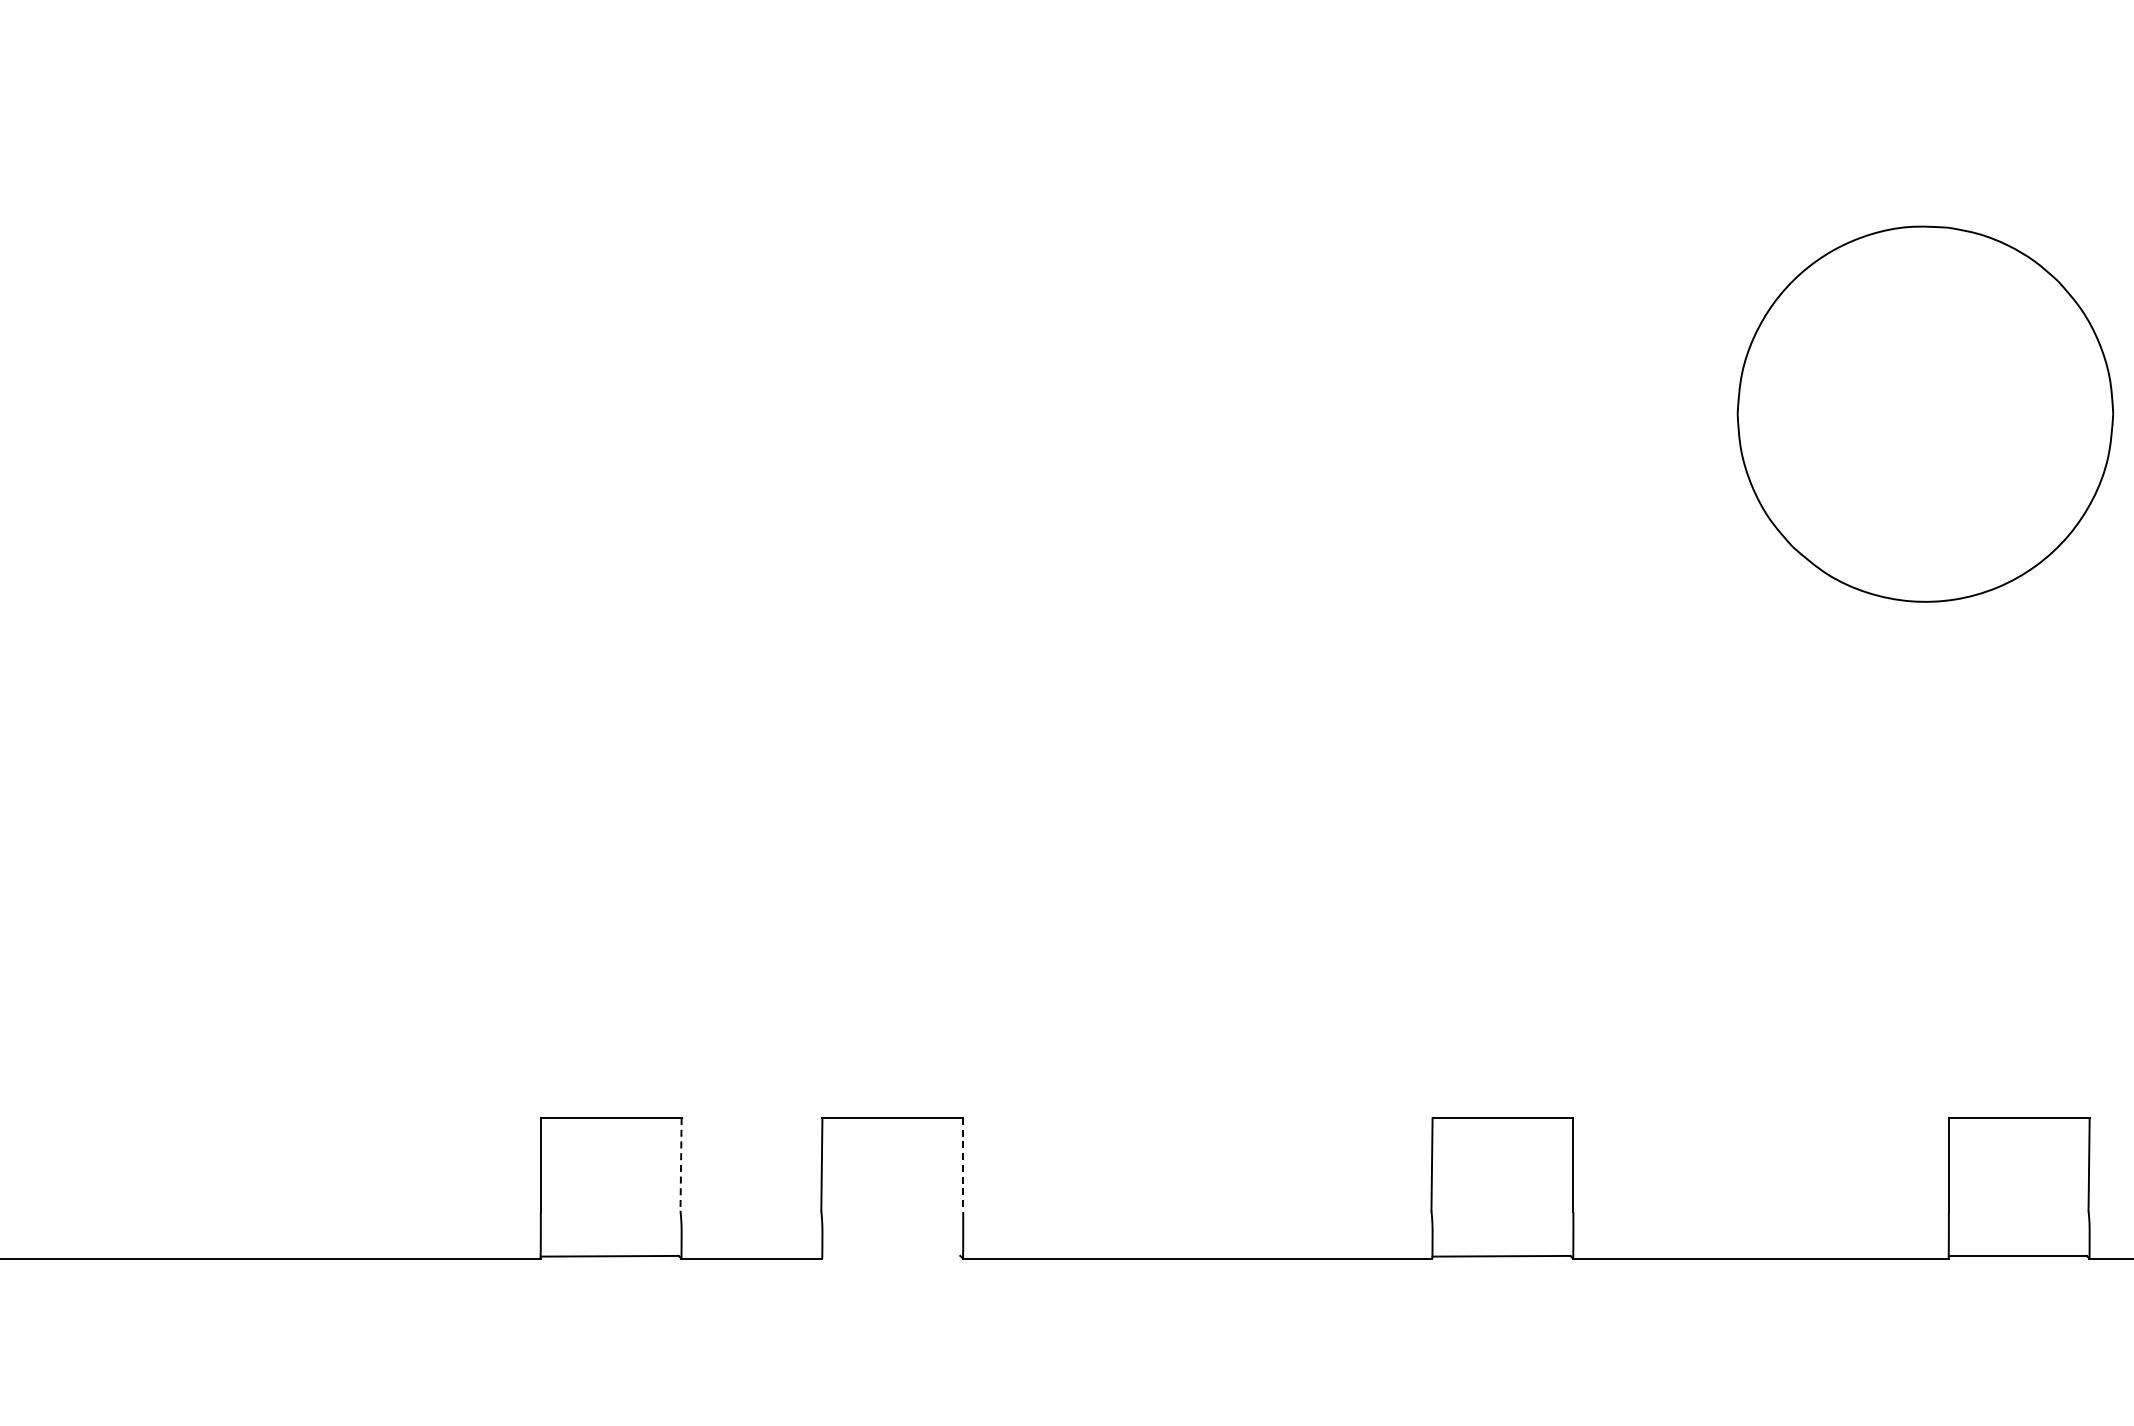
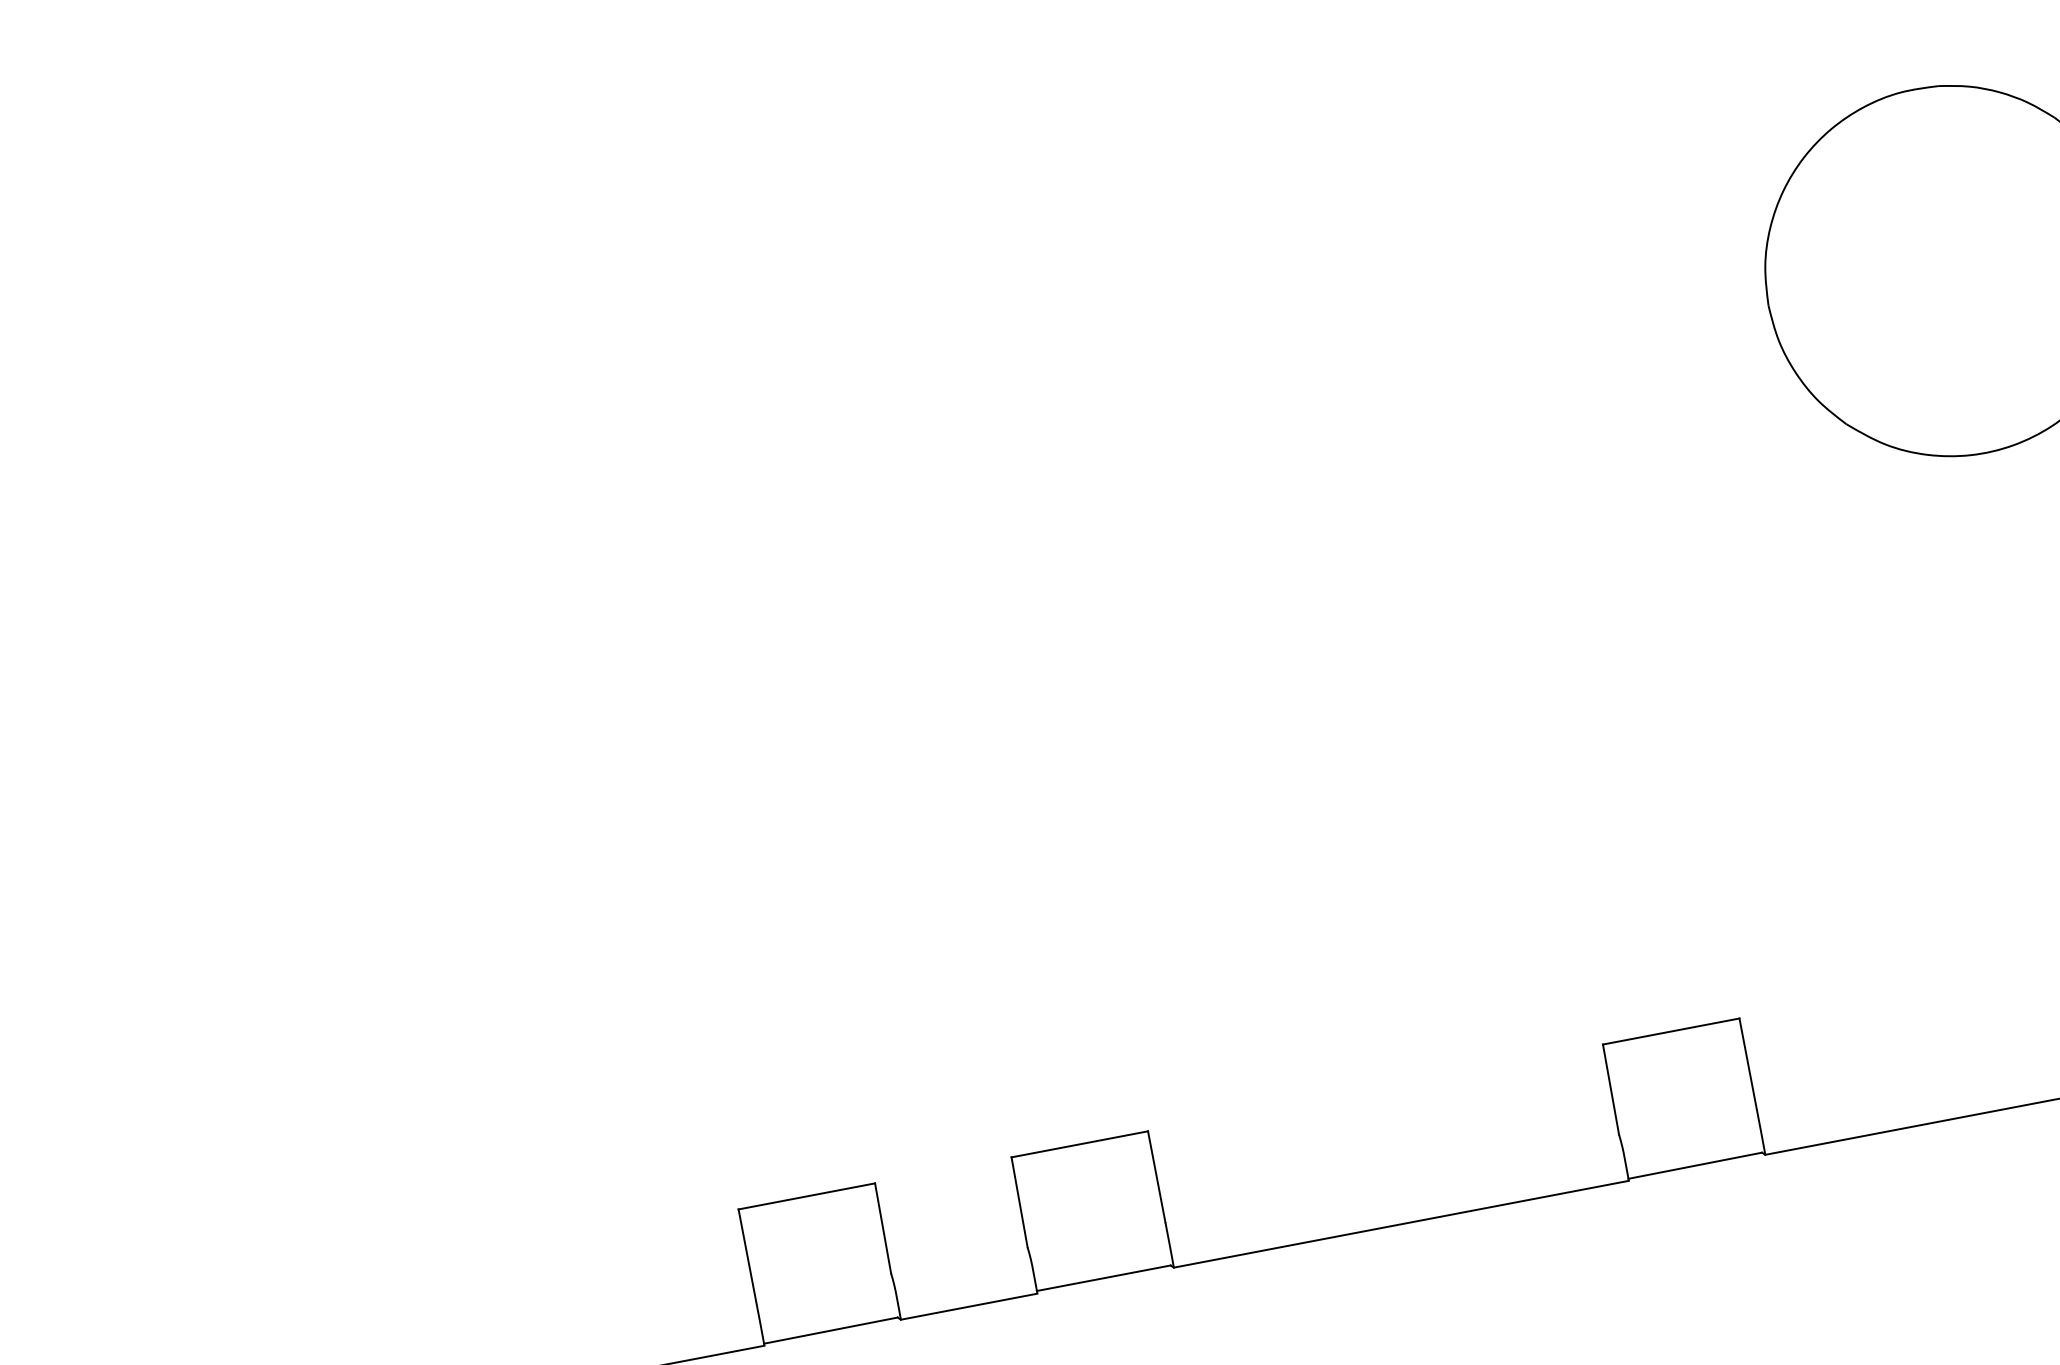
line: (681, 1164) -> (883, 1228), dashed -> solid
line: (963, 1165) -> (1157, 1177), dashed -> solid
line: (891, 1255) -> (1103, 1277), added

